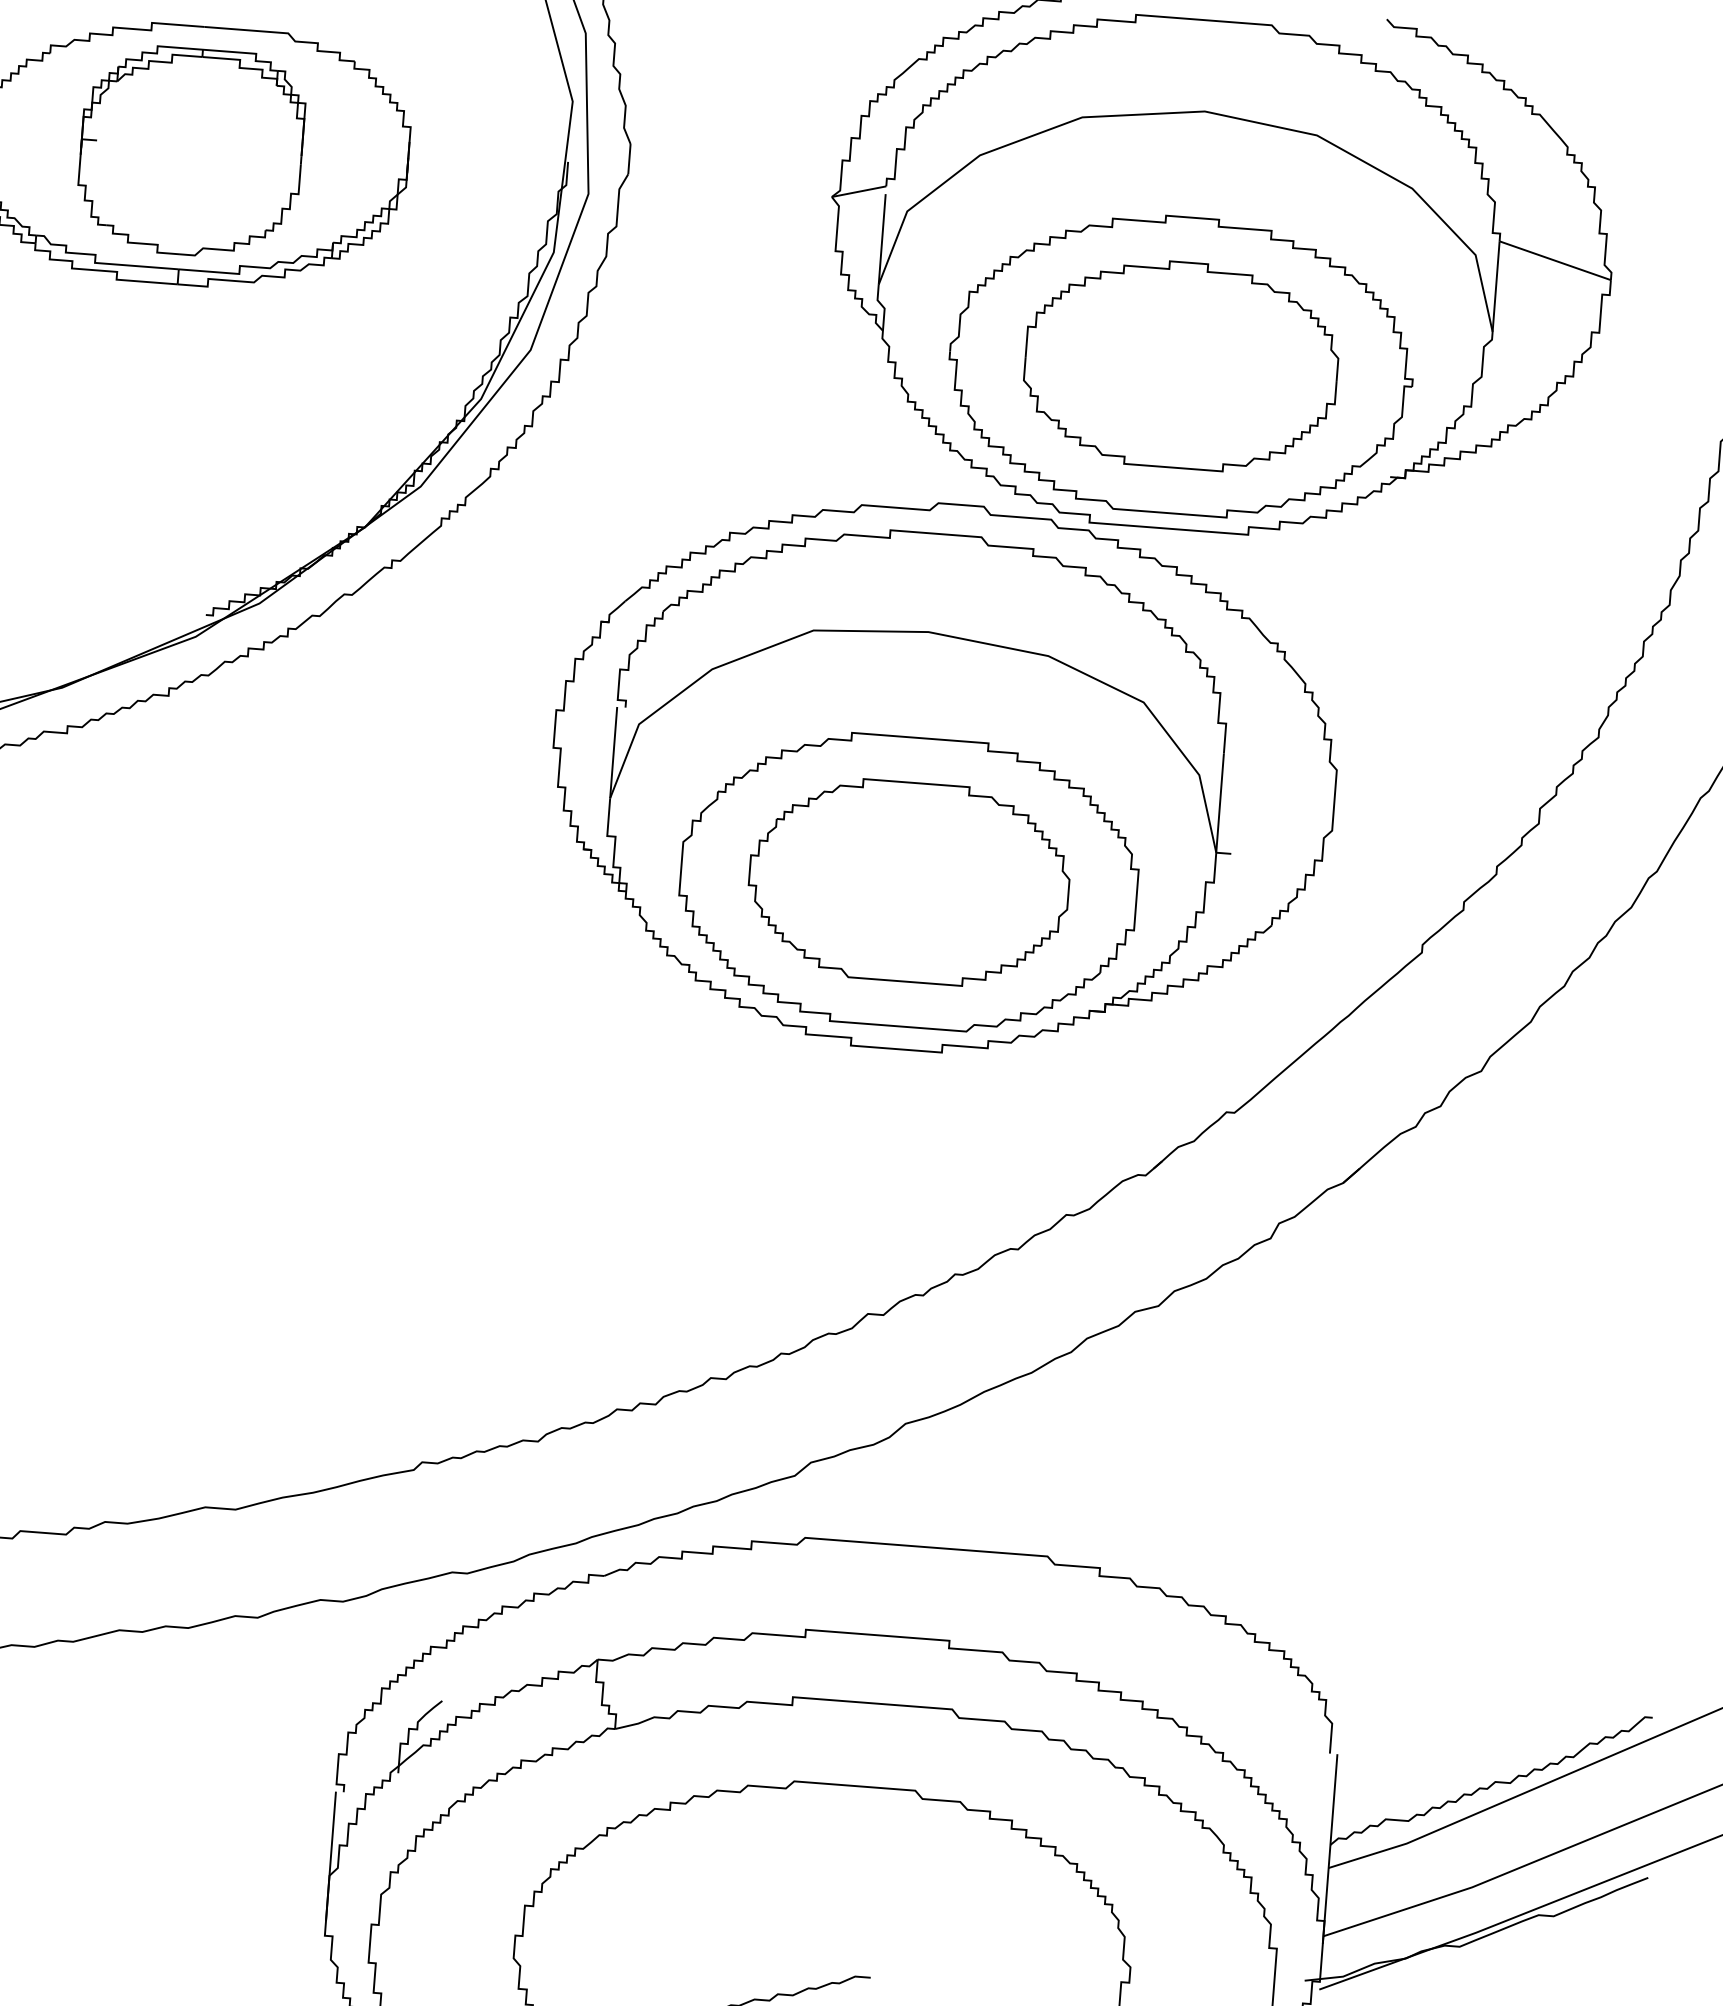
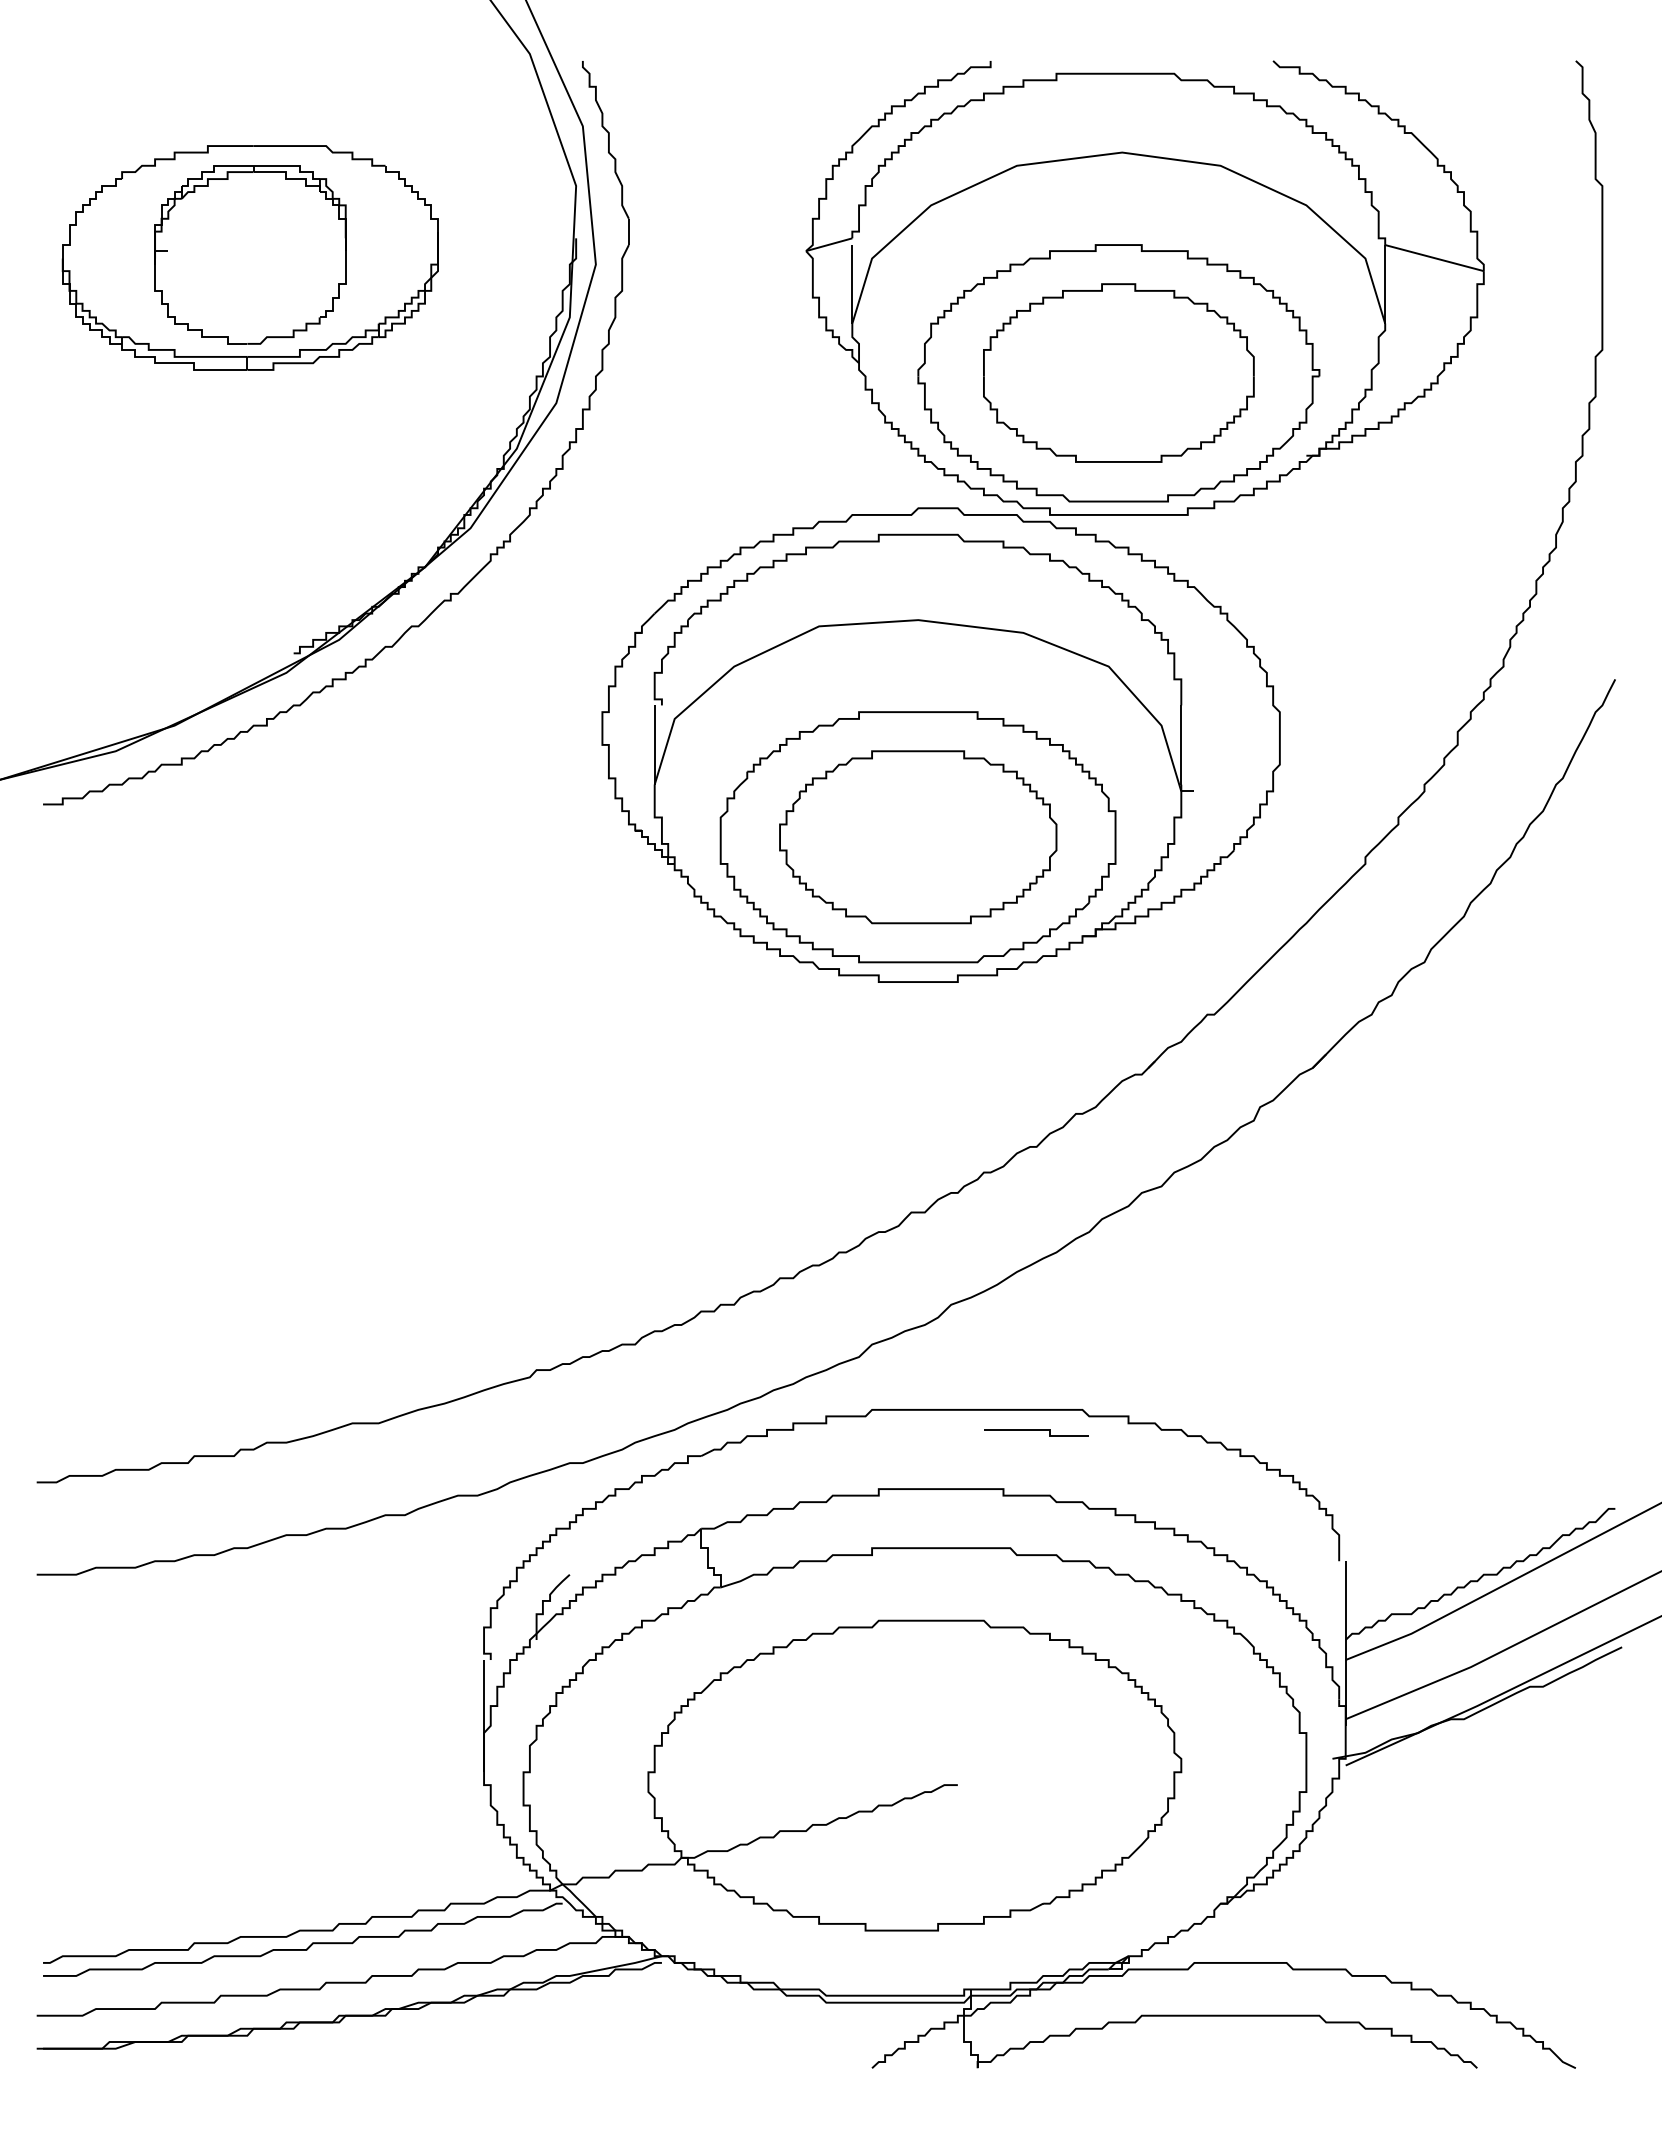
curve: (992, 1576) -> (1036, 1430), added

